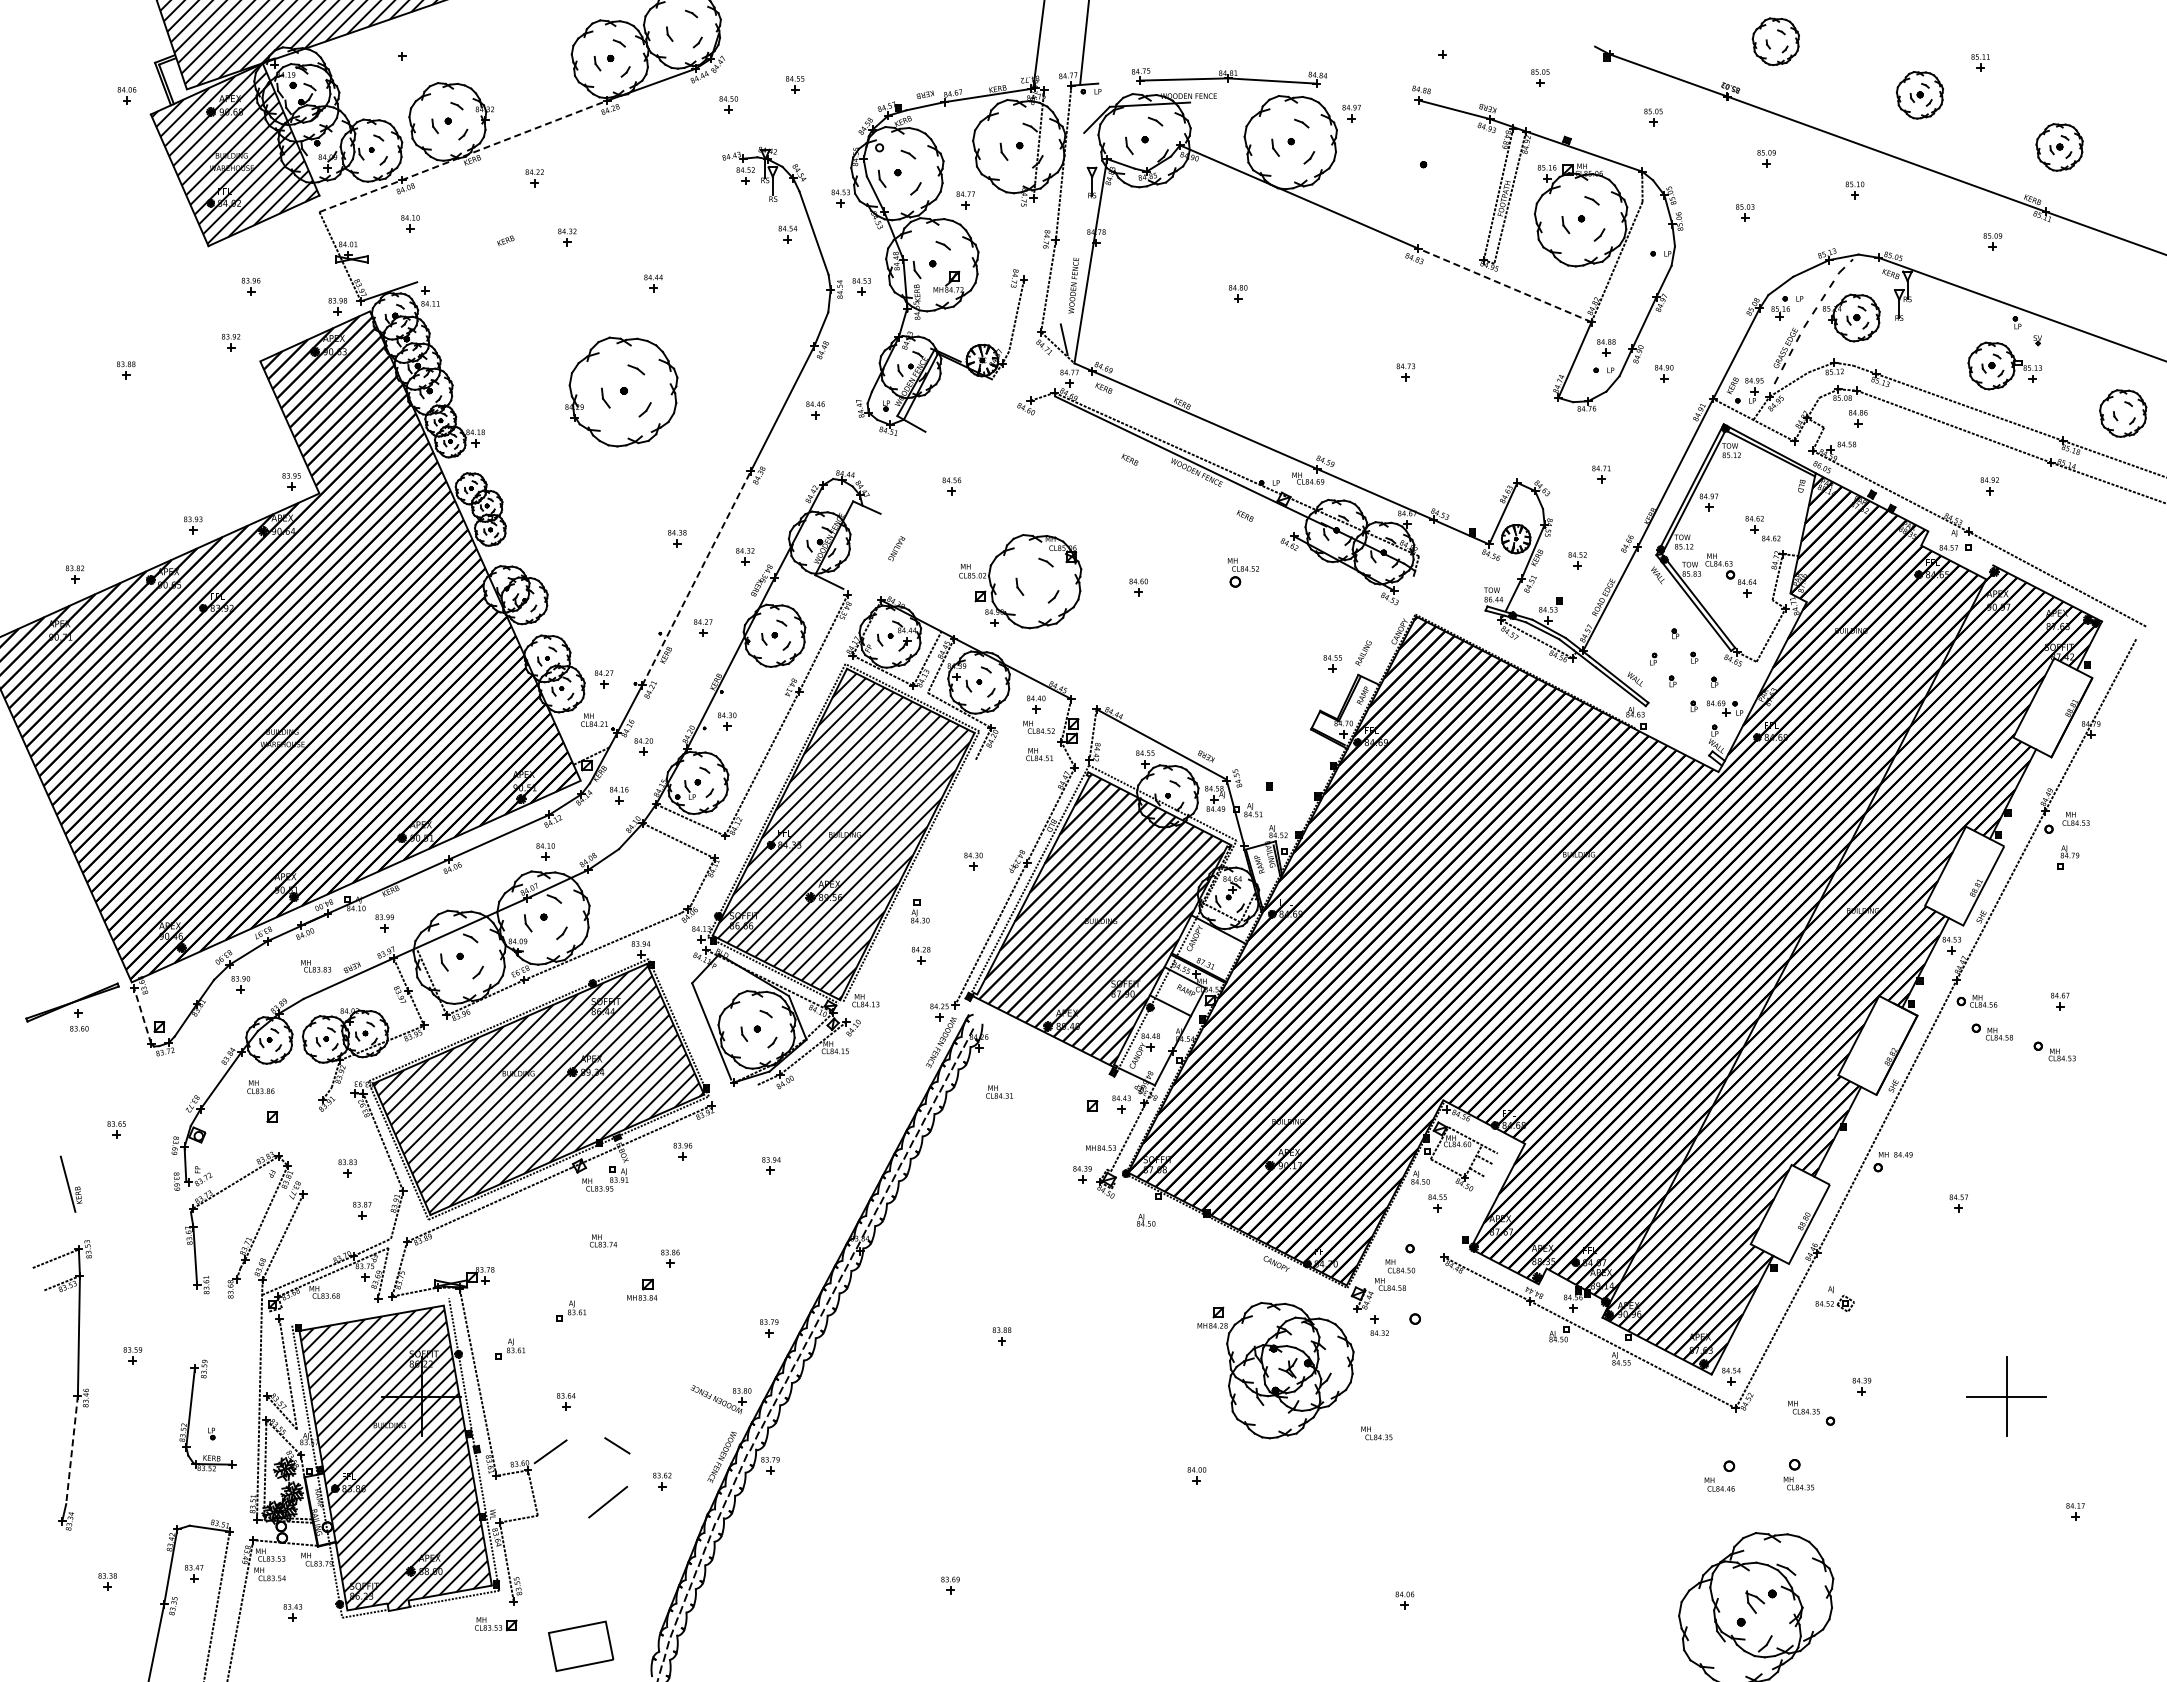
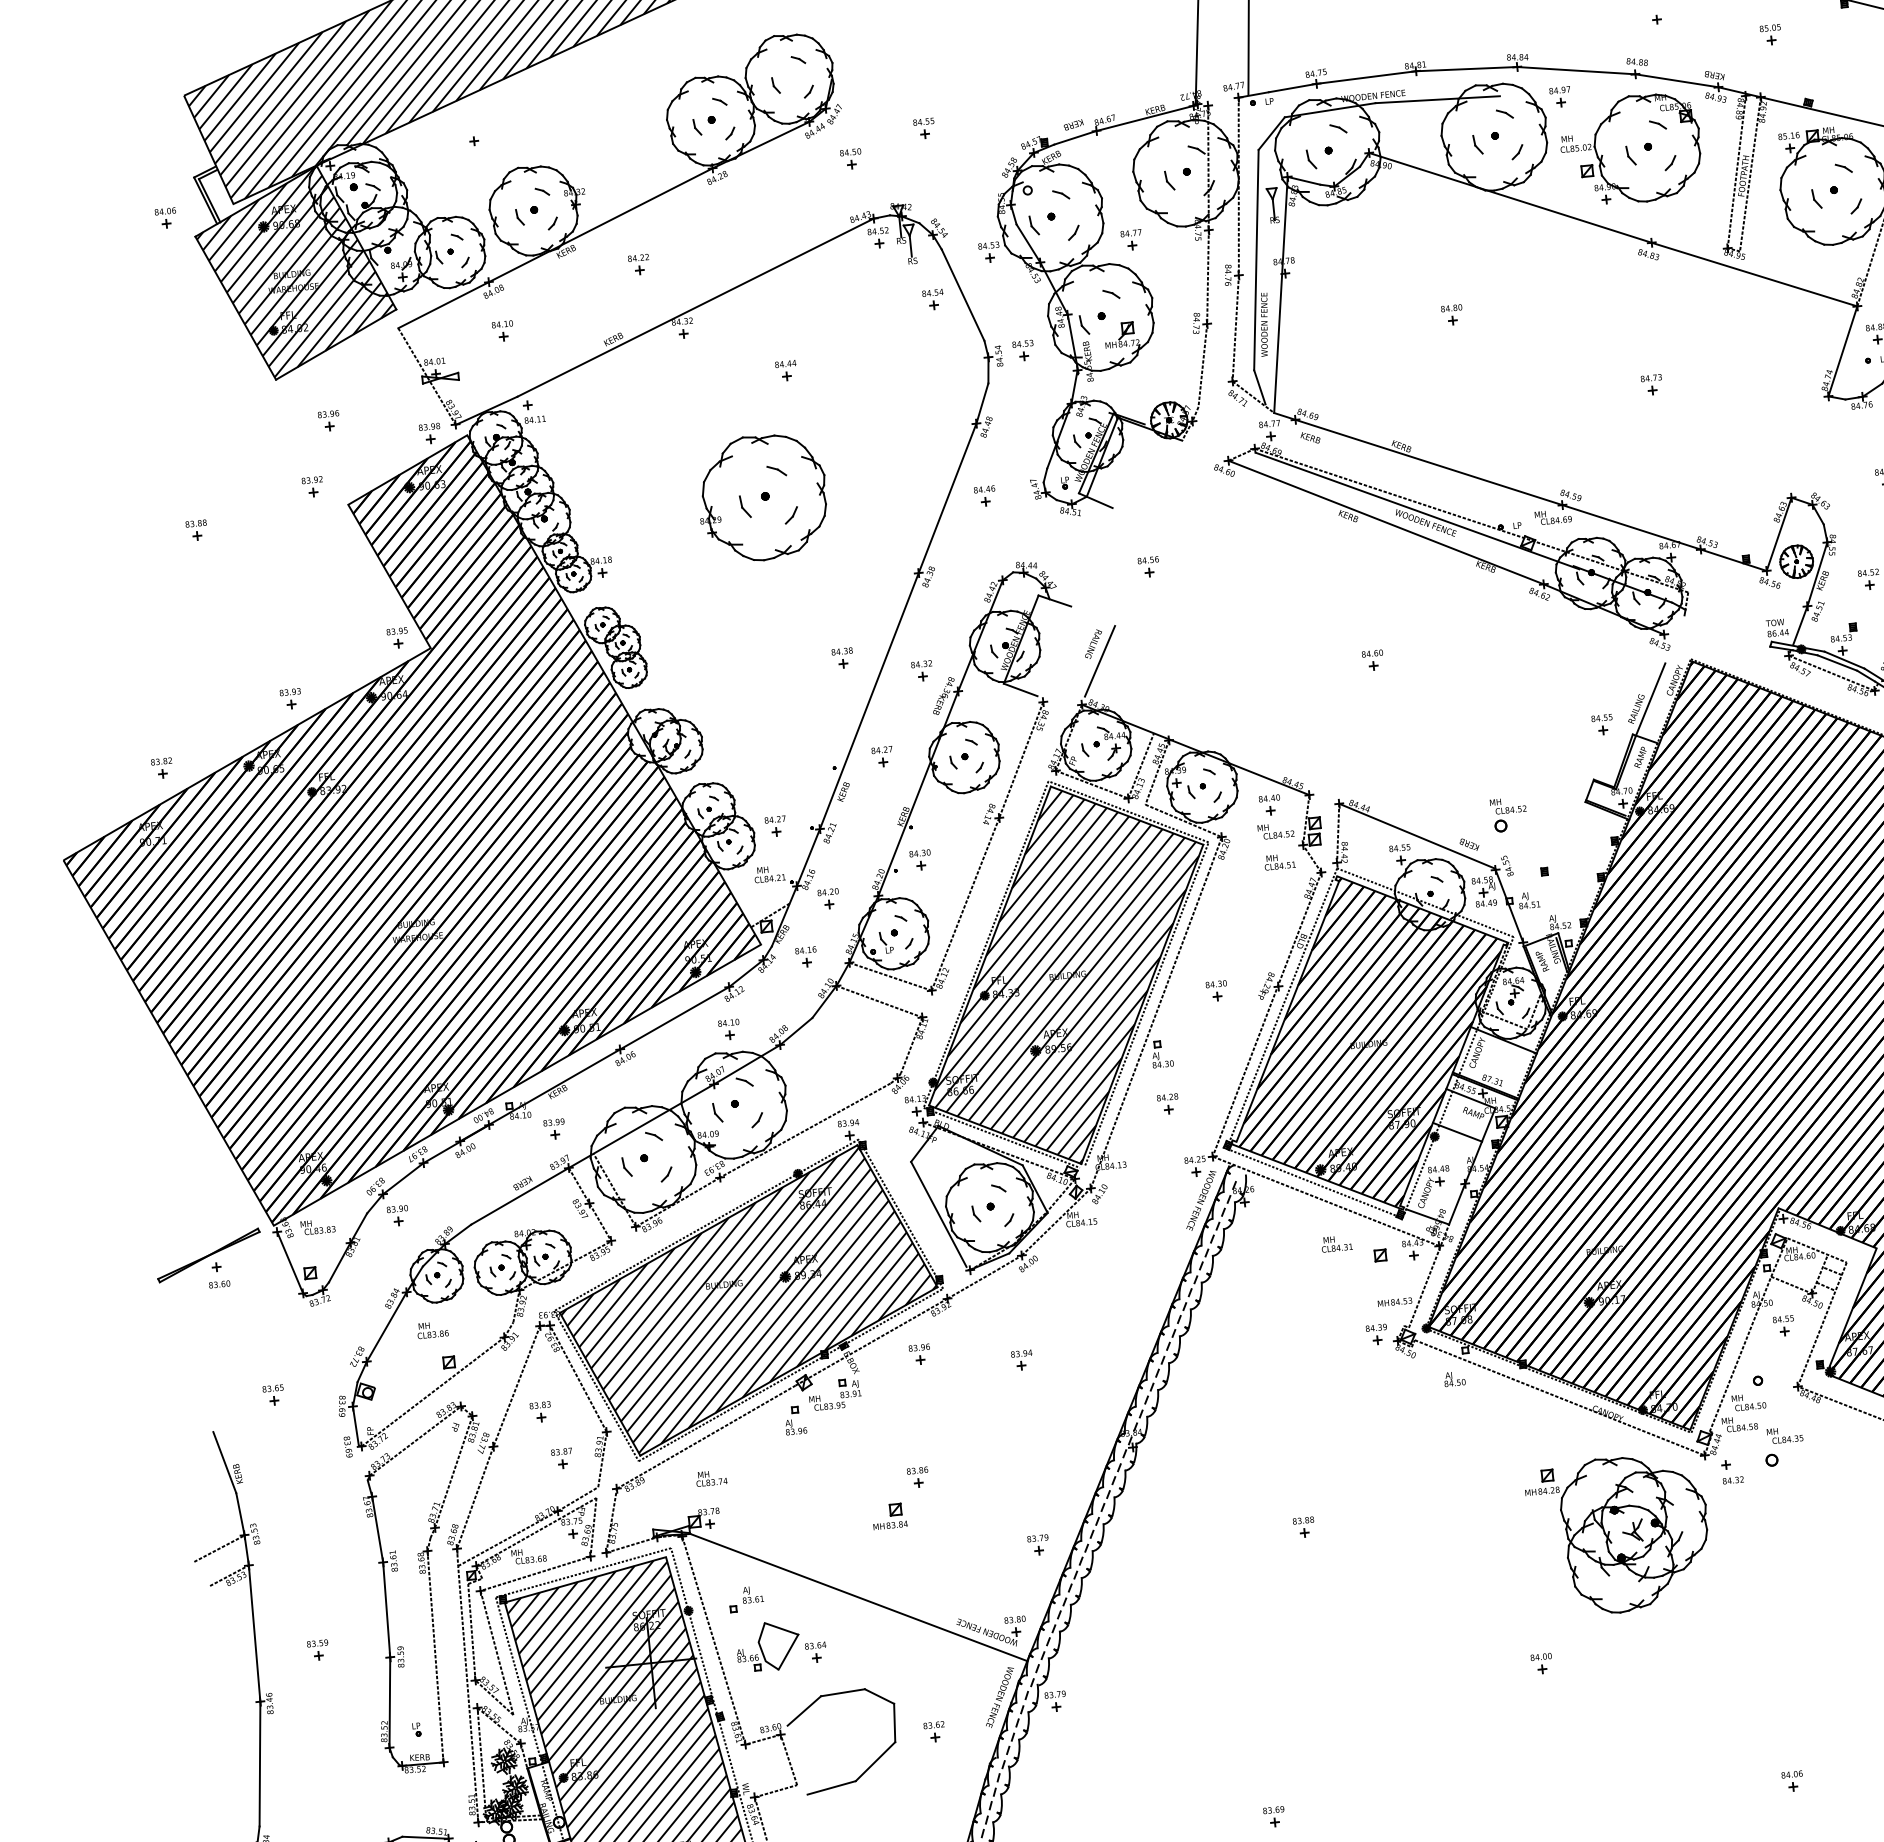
line: (1119, 81) -> (1292, 87), added
line: (1367, 91) -> (1575, 70), added
line: (1244, 104) -> (1437, 99), added
line: (463, 156) -> (555, 248), dashed -> solid
line: (580, 220) -> (696, 307), added
line: (1072, 228) -> (1256, 259), added
line: (1028, 238) -> (1207, 276), added
line: (1504, 285) -> (1754, 274), dashed -> solid
line: (1162, 468) -> (1386, 522), added
line: (900, 563) -> (1099, 660), added
part: (1243, 572) -> (1509, 814), moved
line: (696, 577) -> (869, 700), dashed -> solid
part: (1020, 581) -> (1631, 149), moved
line: (1376, 645) -> (1650, 698), added
line: (910, 890) -> (1148, 1031), added
text: (316, 966) -> (318, 1227), moved
line: (142, 1015) -> (289, 1262), dashed -> solid
line: (1041, 1037) -> (1314, 1183), added
line: (1049, 1054) -> (1325, 1201), added
text: (999, 1091) -> (1336, 1243), moved
line: (734, 1094) -> (972, 1283), added
line: (255, 1140) -> (432, 1391), added
line: (328, 1143) -> (516, 1386), added
part: (568, 1197) -> (795, 1419), added
line: (1470, 1205) -> (1821, 1324), added
line: (1396, 1223) -> (1739, 1353), added
line: (76, 1230) -> (239, 1514), added
text: (603, 1240) -> (711, 1477), moved
line: (1235, 1245) -> (1559, 1397), added
line: (328, 1308) -> (535, 1573), added
part: (571, 1310) -> (811, 1547), removed
line: (370, 1311) -> (583, 1572), added
line: (195, 1326) -> (386, 1609), added
line: (268, 1353) -> (472, 1631), added
line: (608, 1357) -> (859, 1597), added
line: (233, 1371) -> (434, 1656), added
part: (525, 1392) -> (768, 1646), added
text: (1376, 1433) -> (1784, 1435), moved
line: (585, 1439) -> (842, 1693), added
line: (72, 1449) -> (260, 1763), dashed -> solid
line: (628, 1469) -> (894, 1722), added
line: (567, 1520) -> (831, 1787), added

